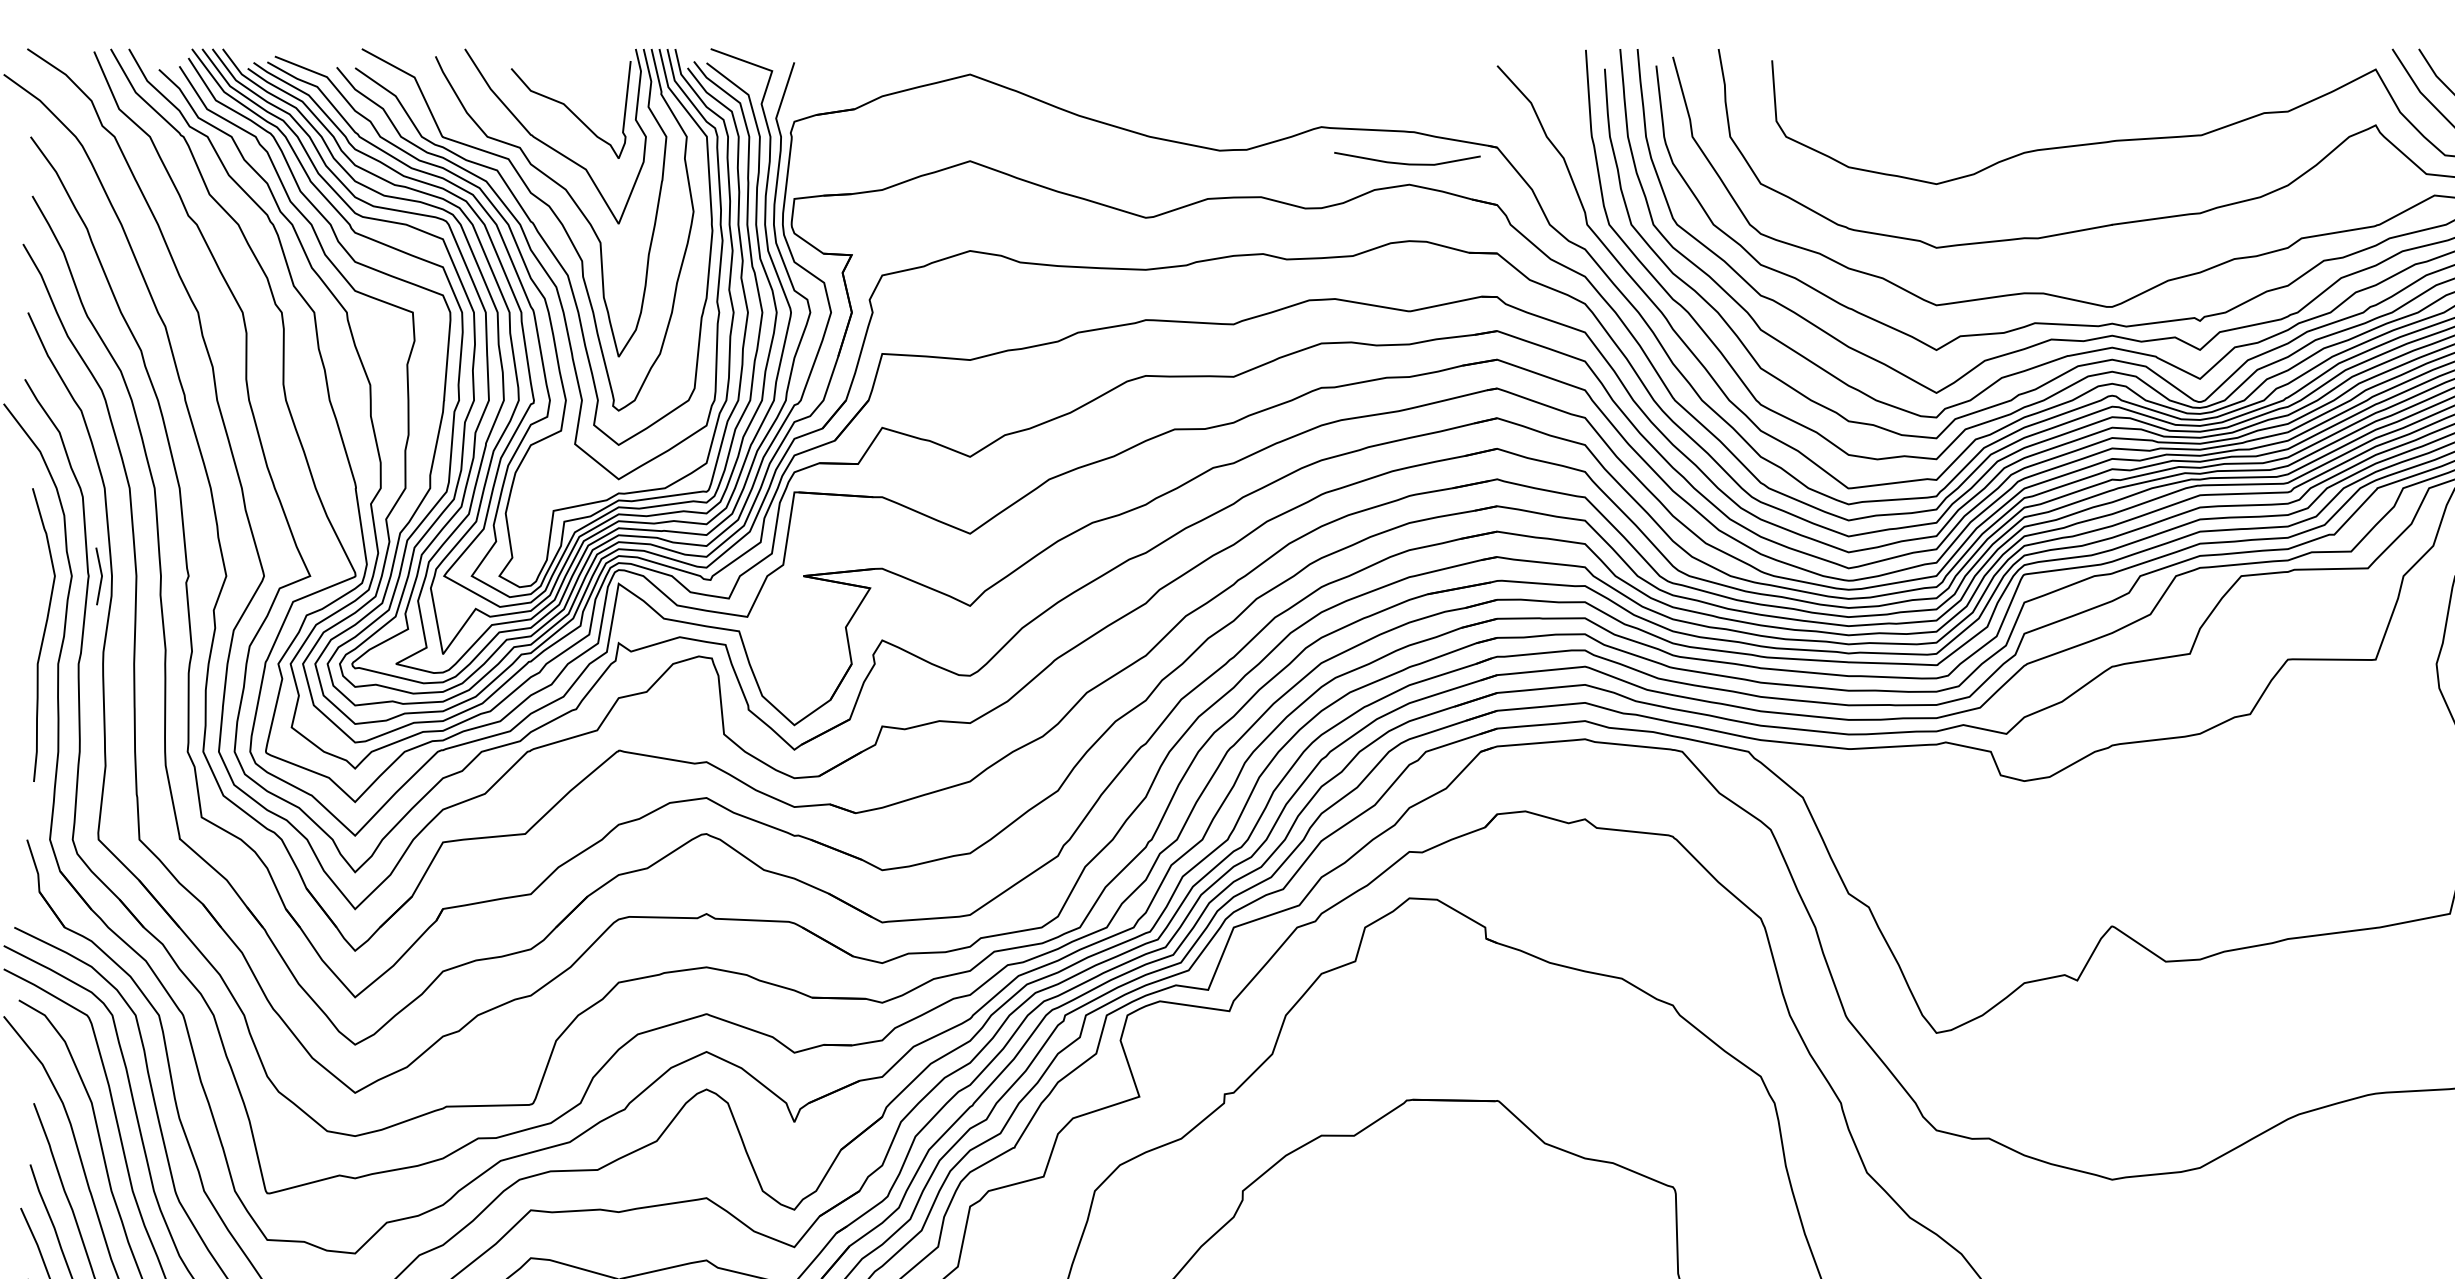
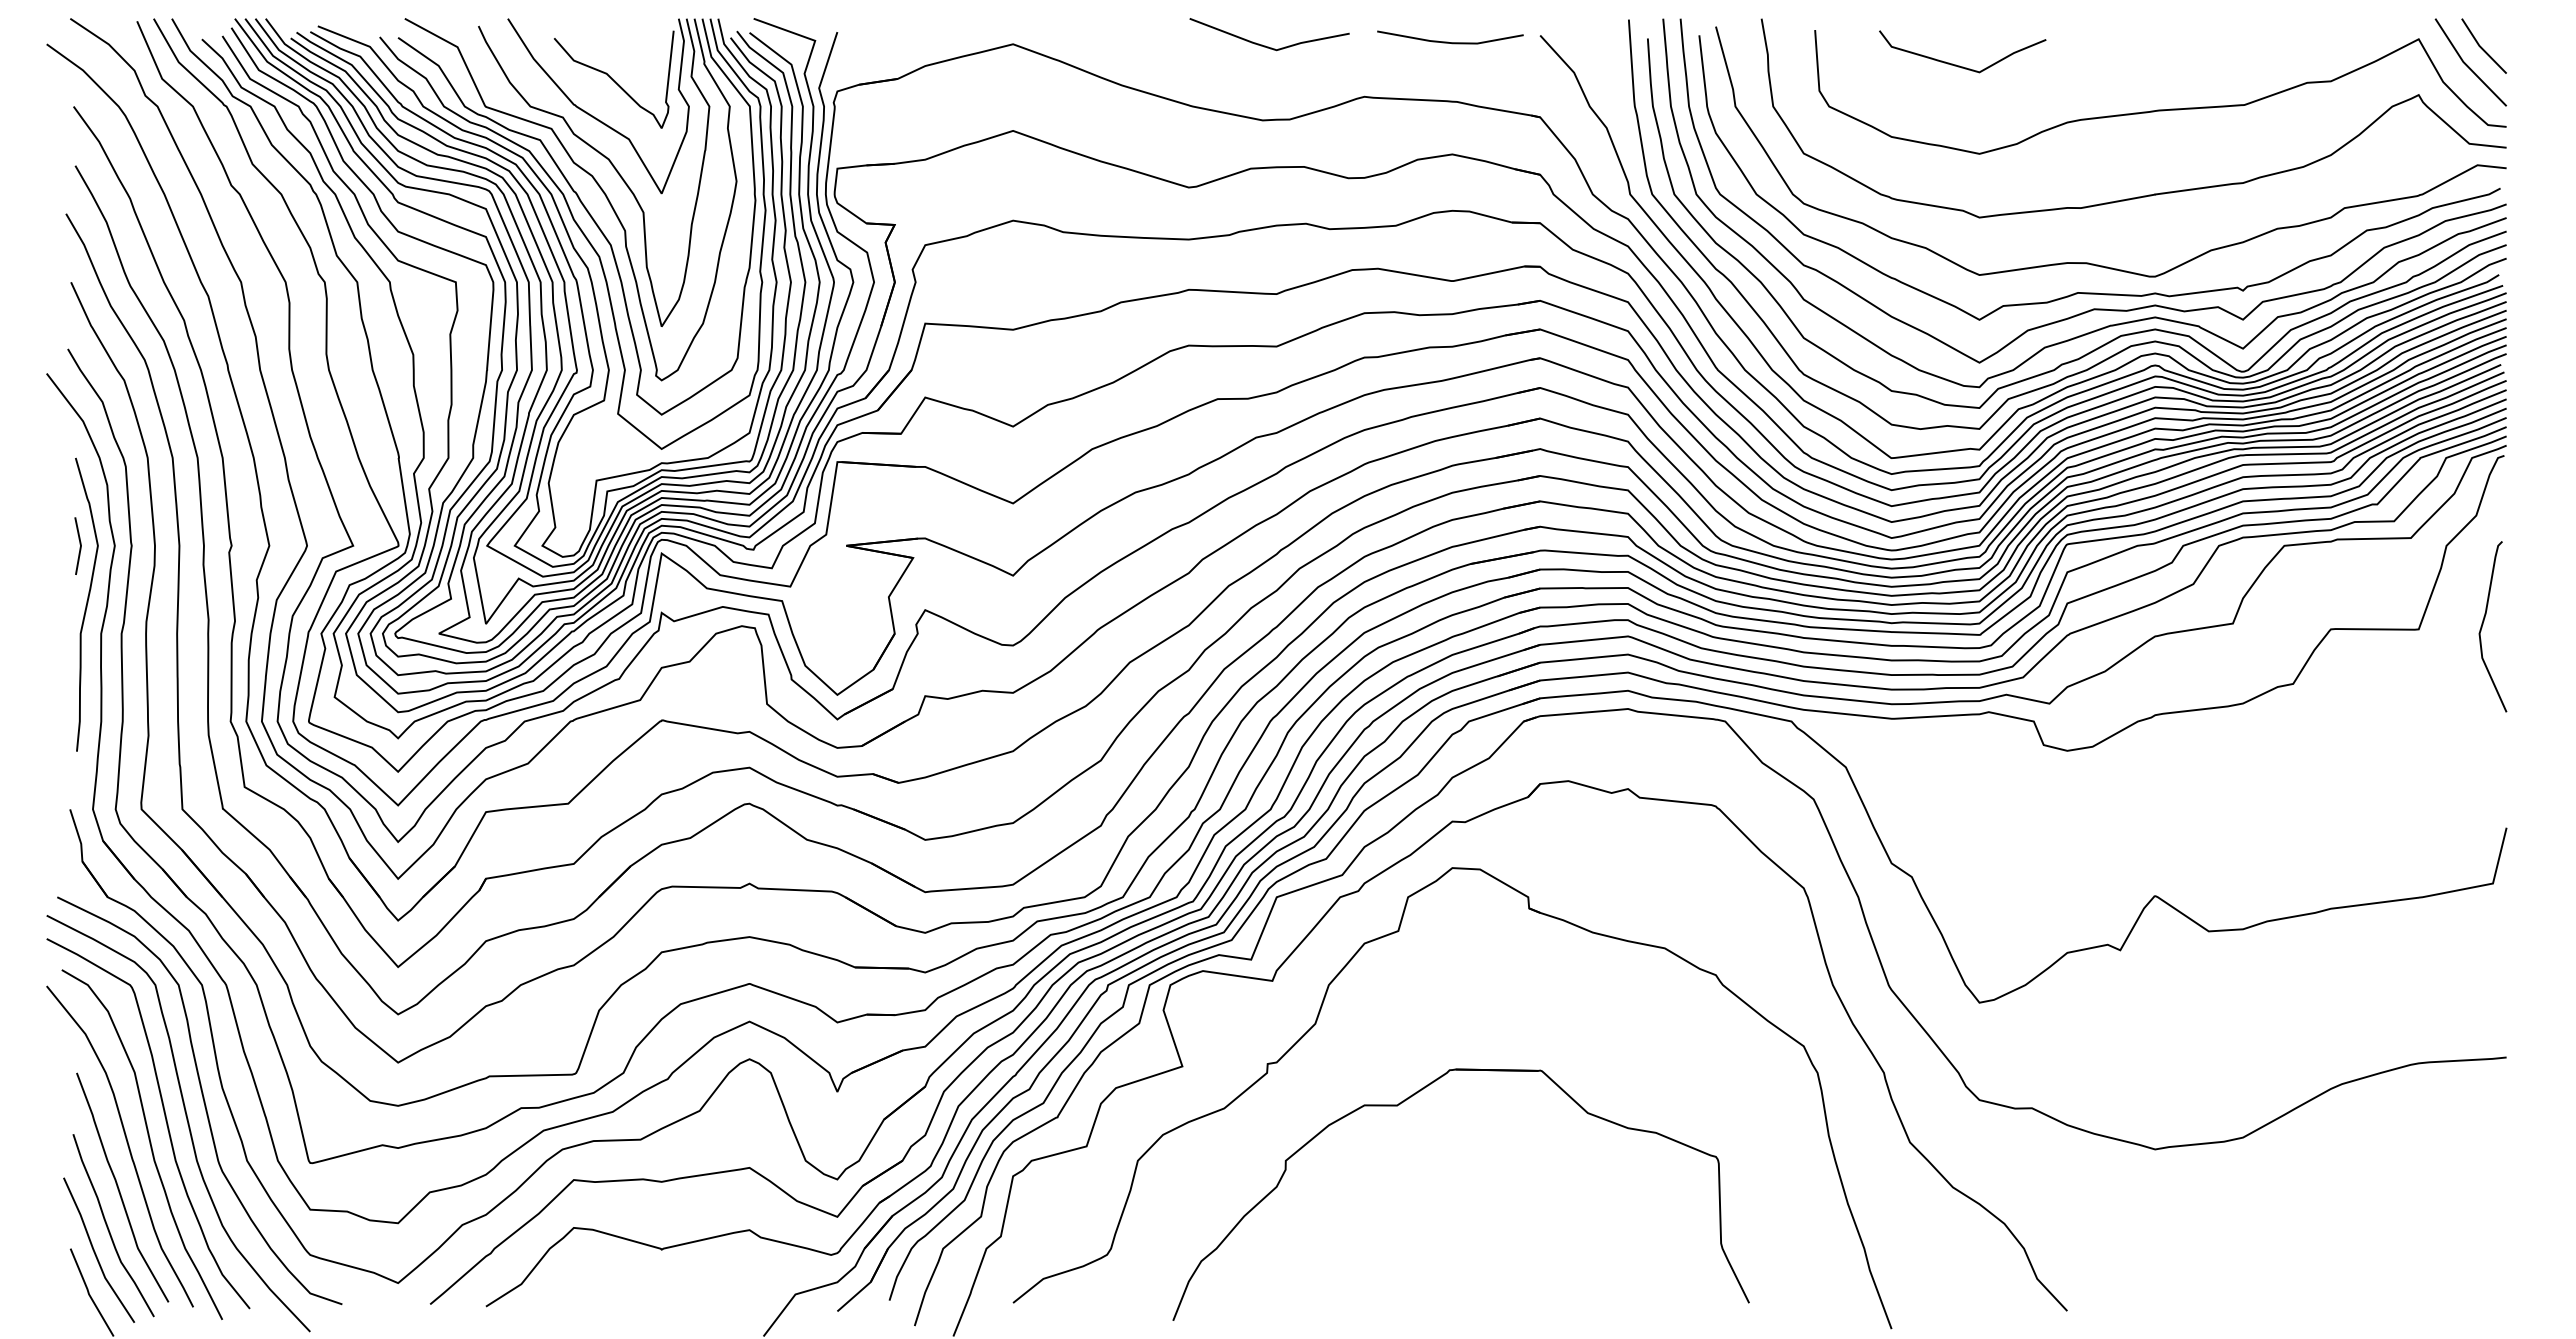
line: (1222, 75) -> (1265, 45), added
curve: (1913, 94) -> (1956, 64), added
line: (1405, 162) -> (1448, 41), moved
line: (100, 574) -> (79, 544), moved

